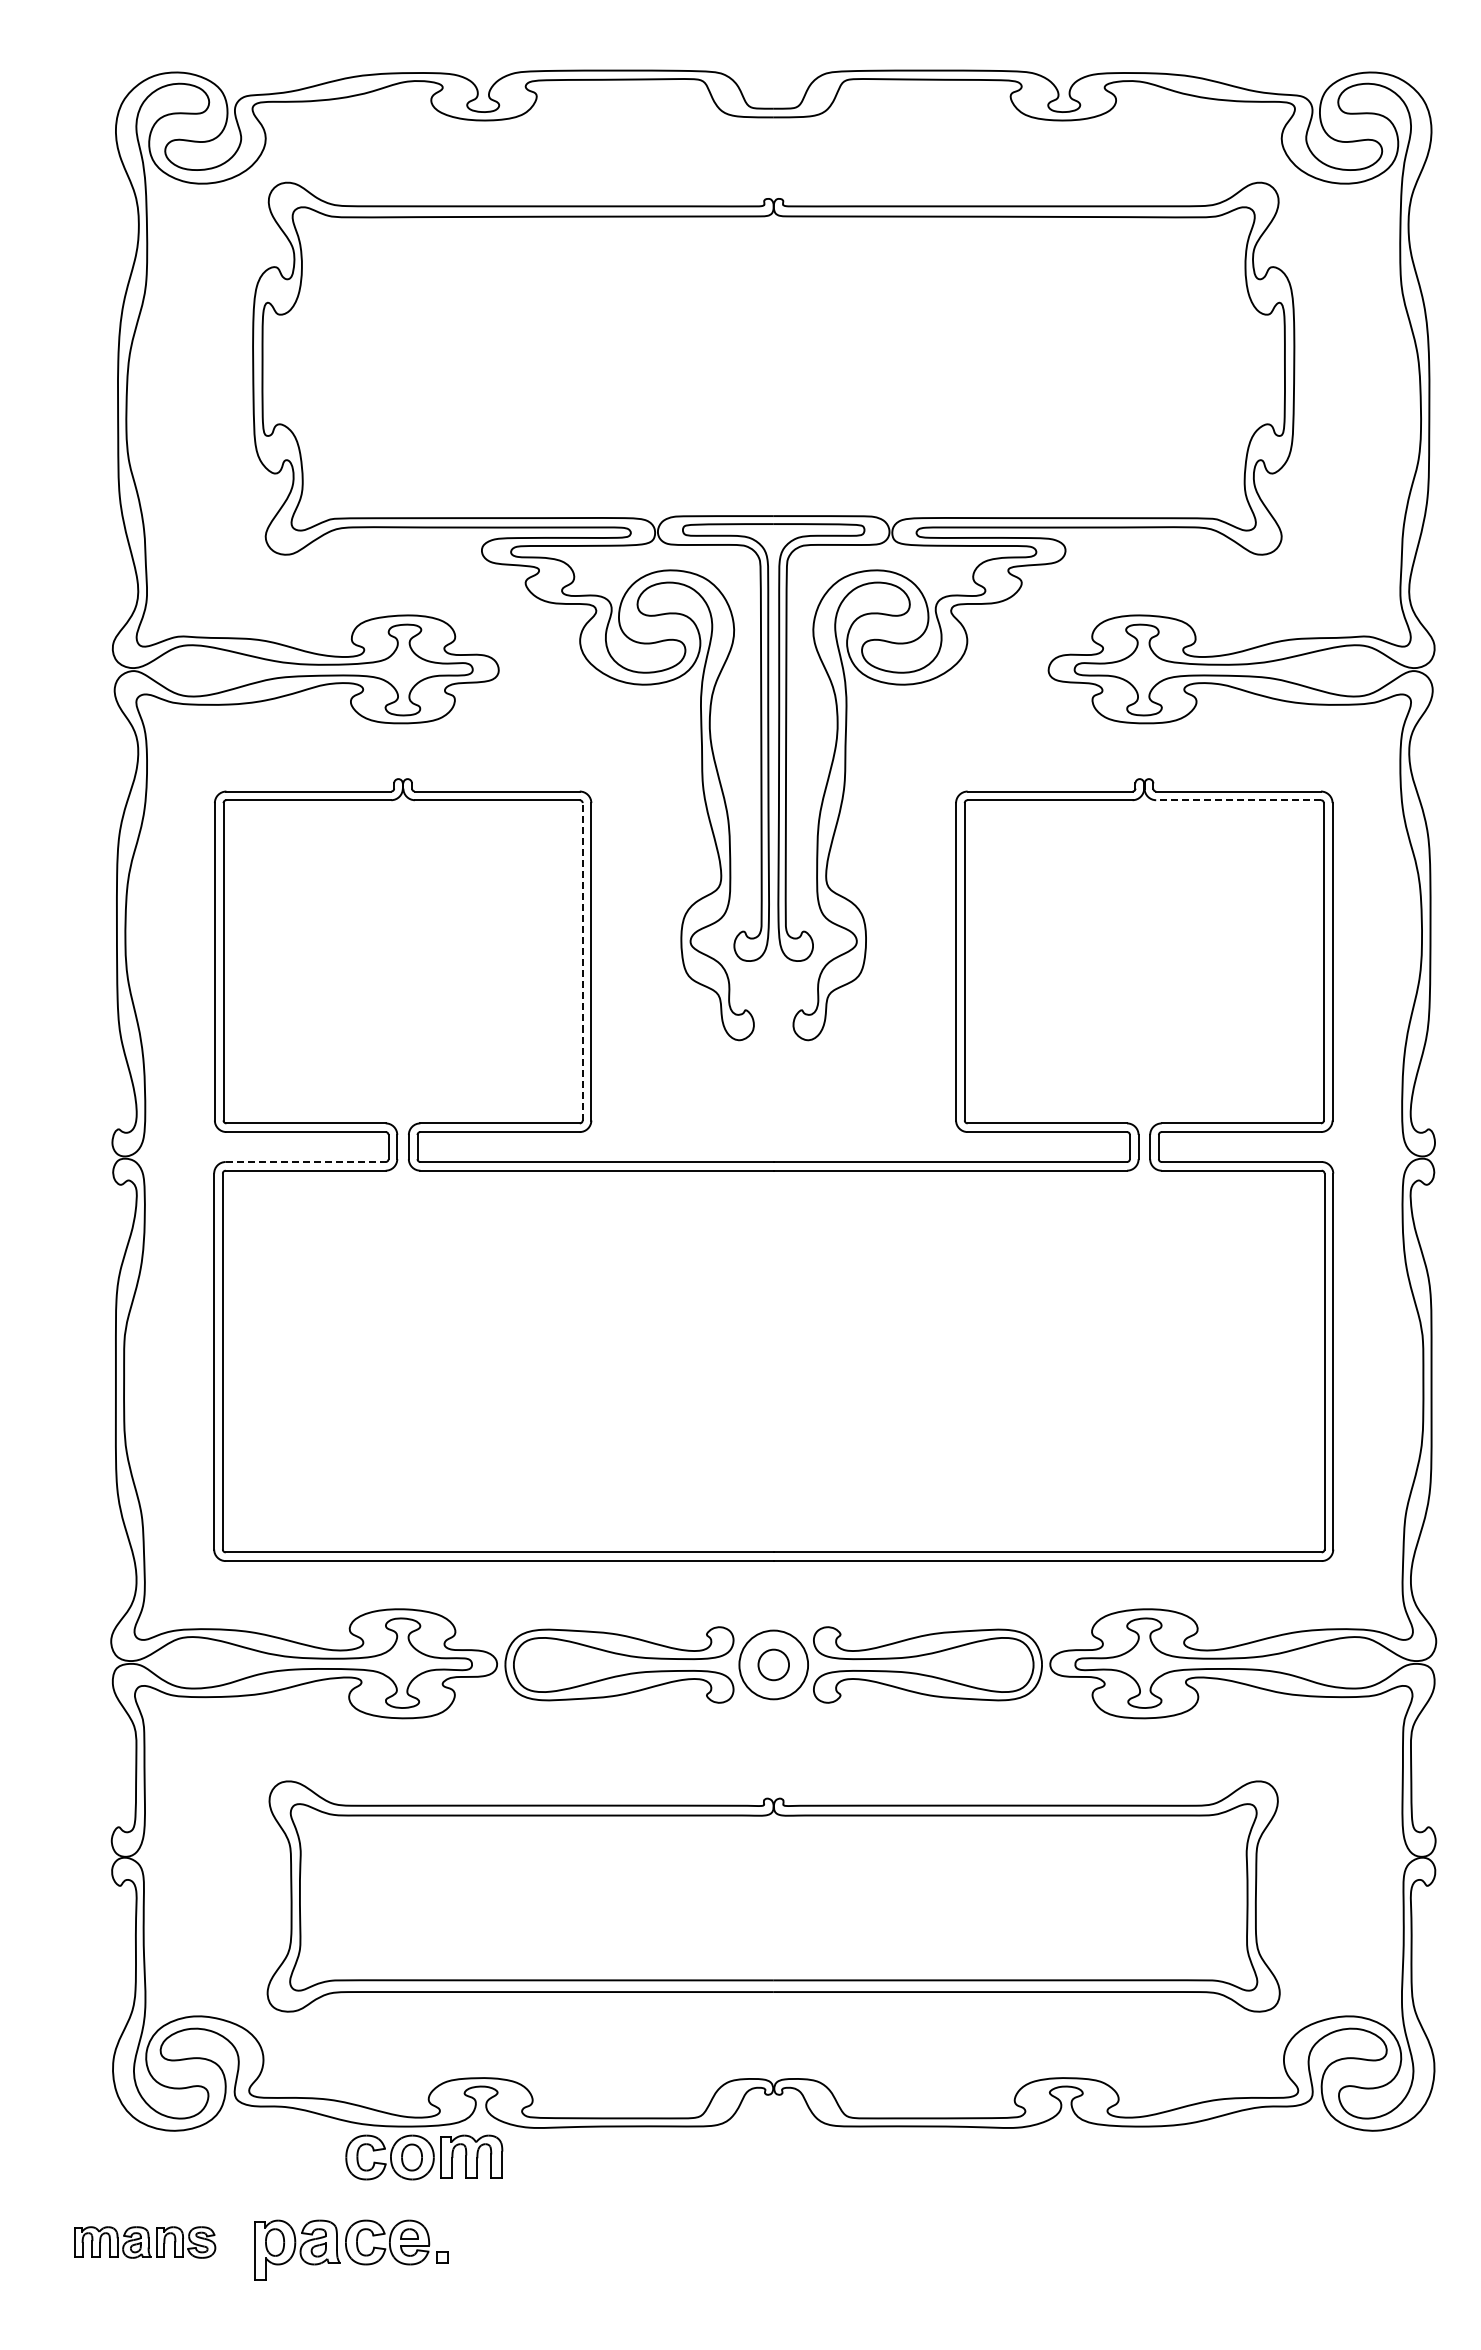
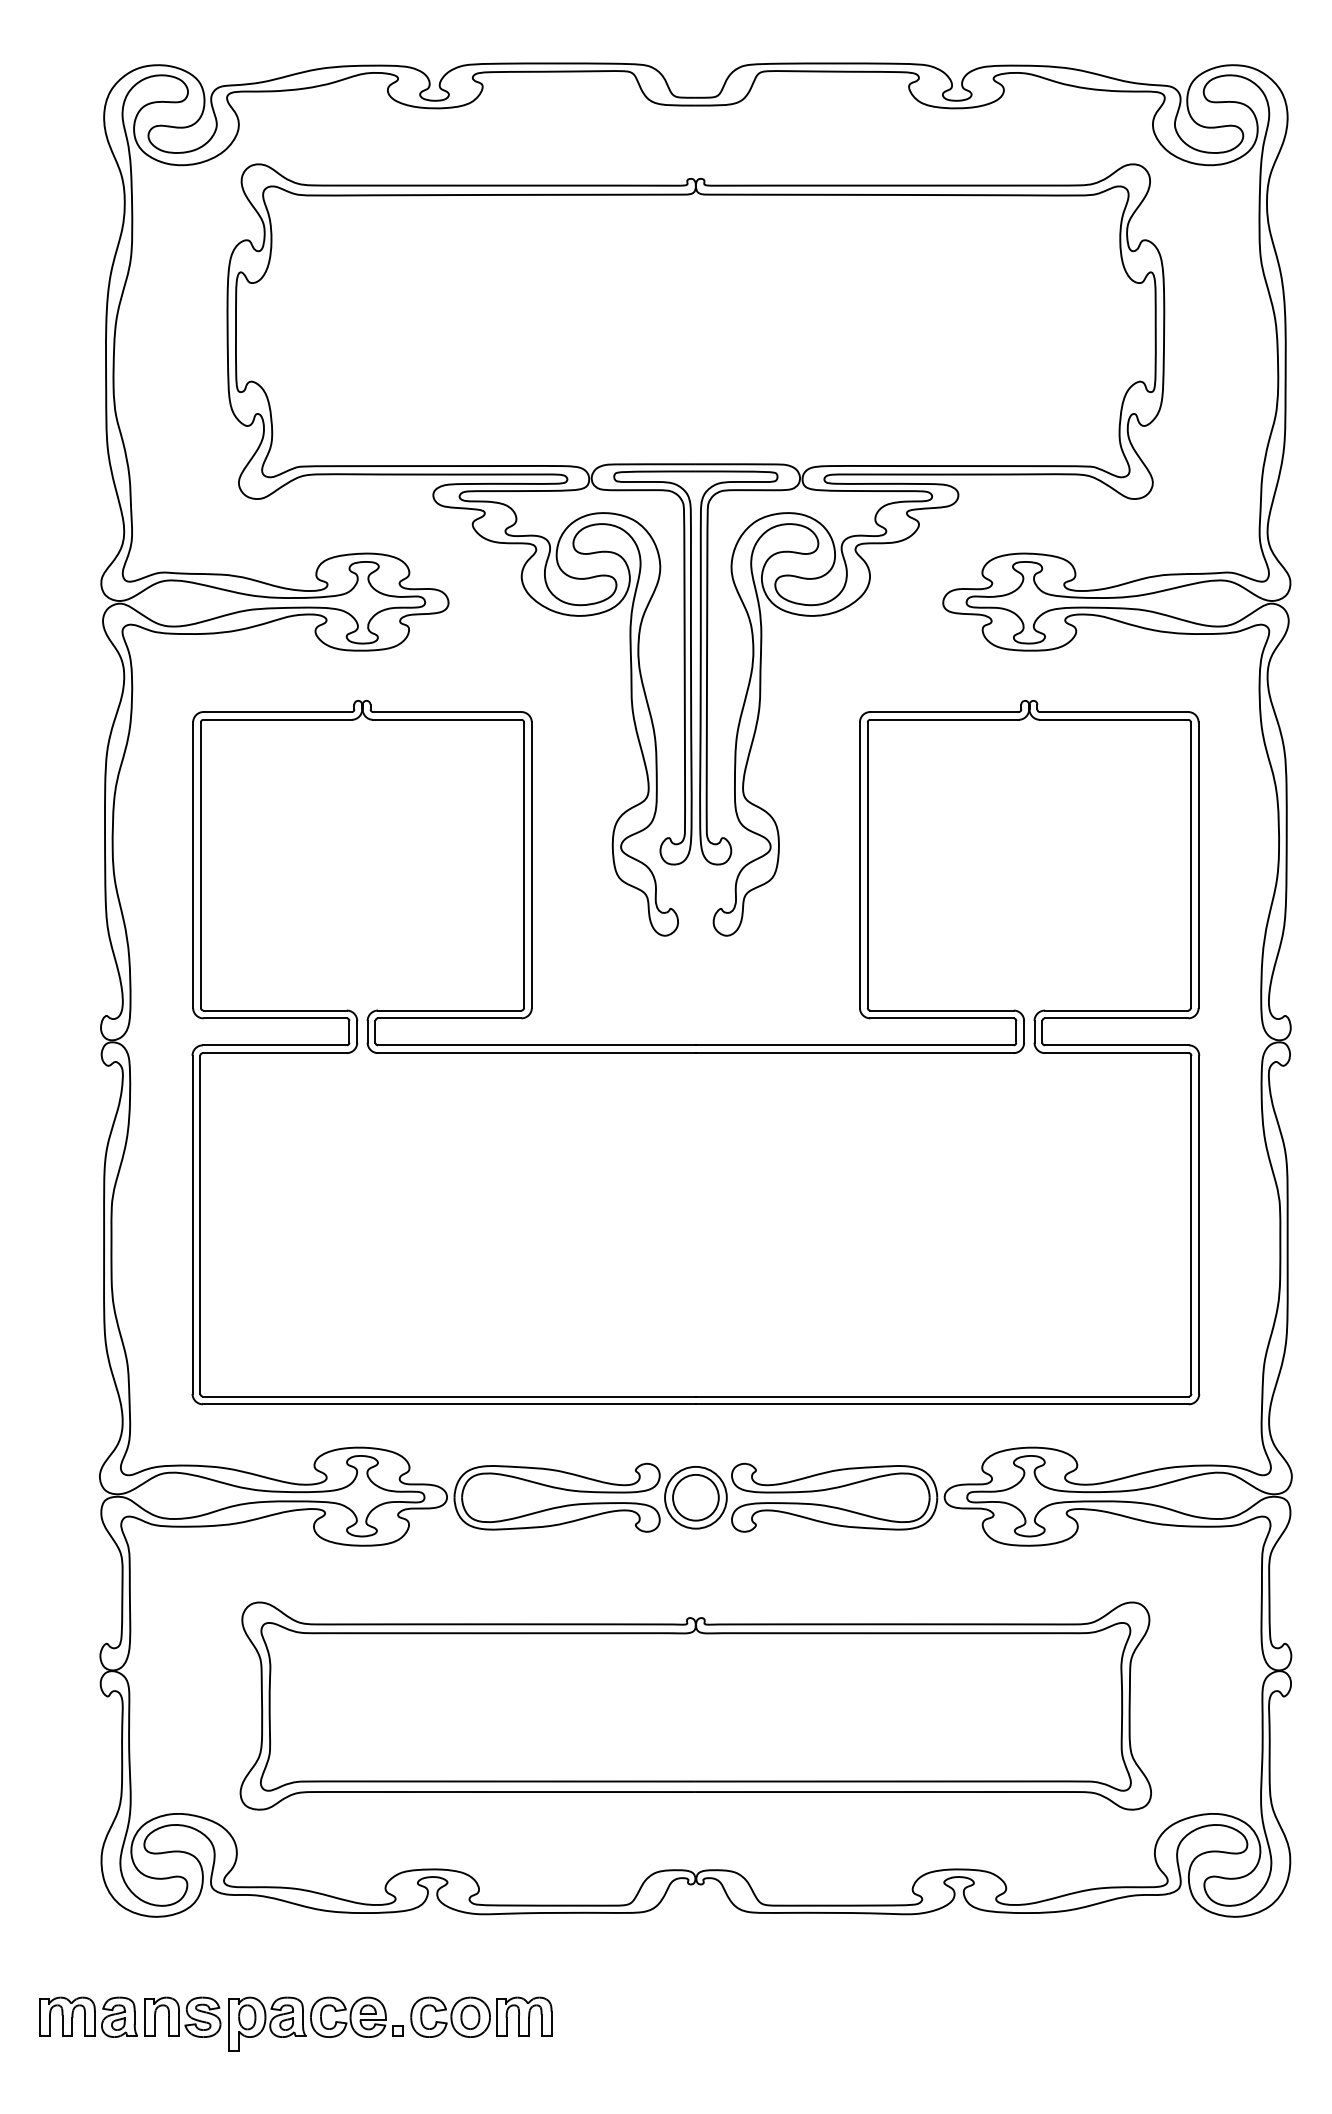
line: (1238, 800) -> (1114, 720), dashed -> solid
line: (582, 961) -> (523, 864), dashed -> solid
line: (305, 1162) -> (274, 1045), dashed -> solid
circle: (773, 1664) -> (695, 1497), size x1.67
part: (424, 2157) -> (481, 2017), moved
part: (145, 2242) -> (130, 2017), size x1.43

